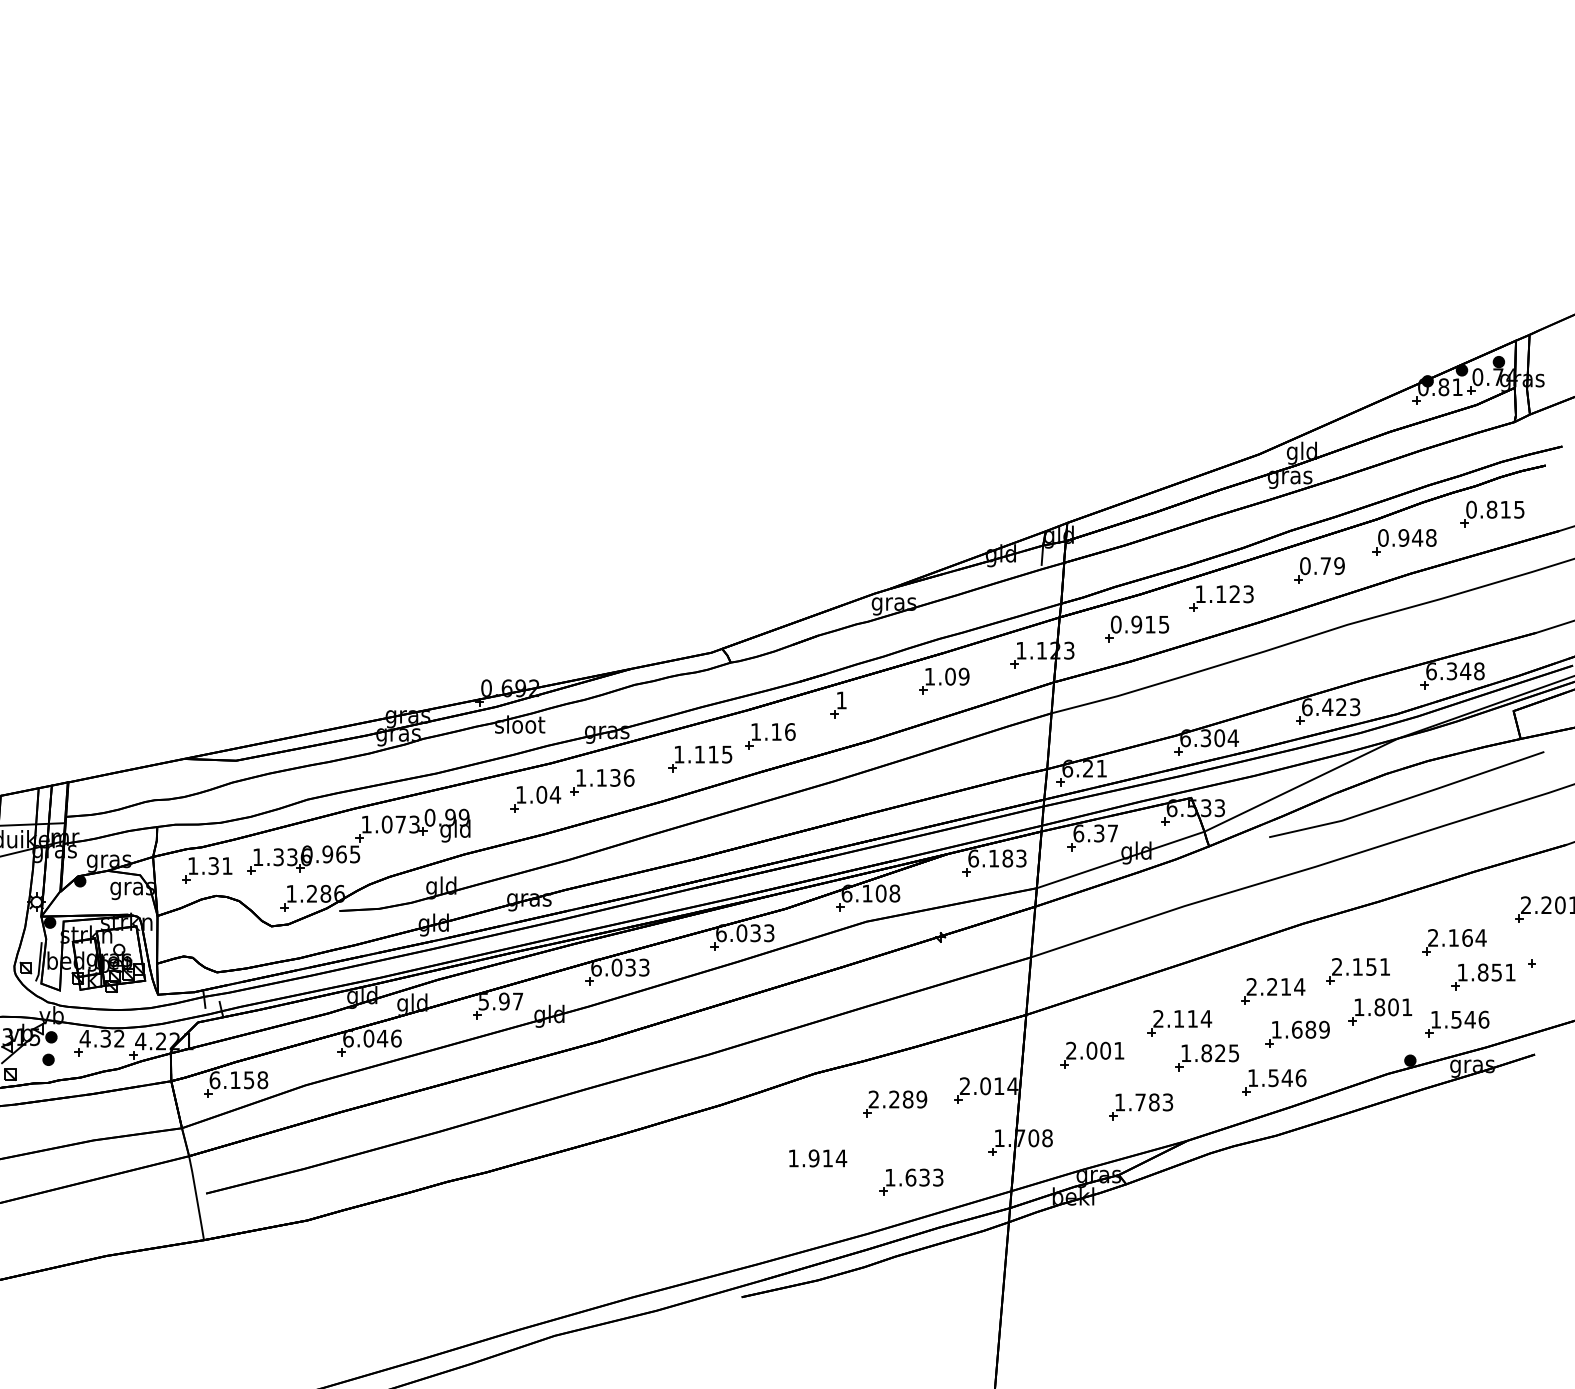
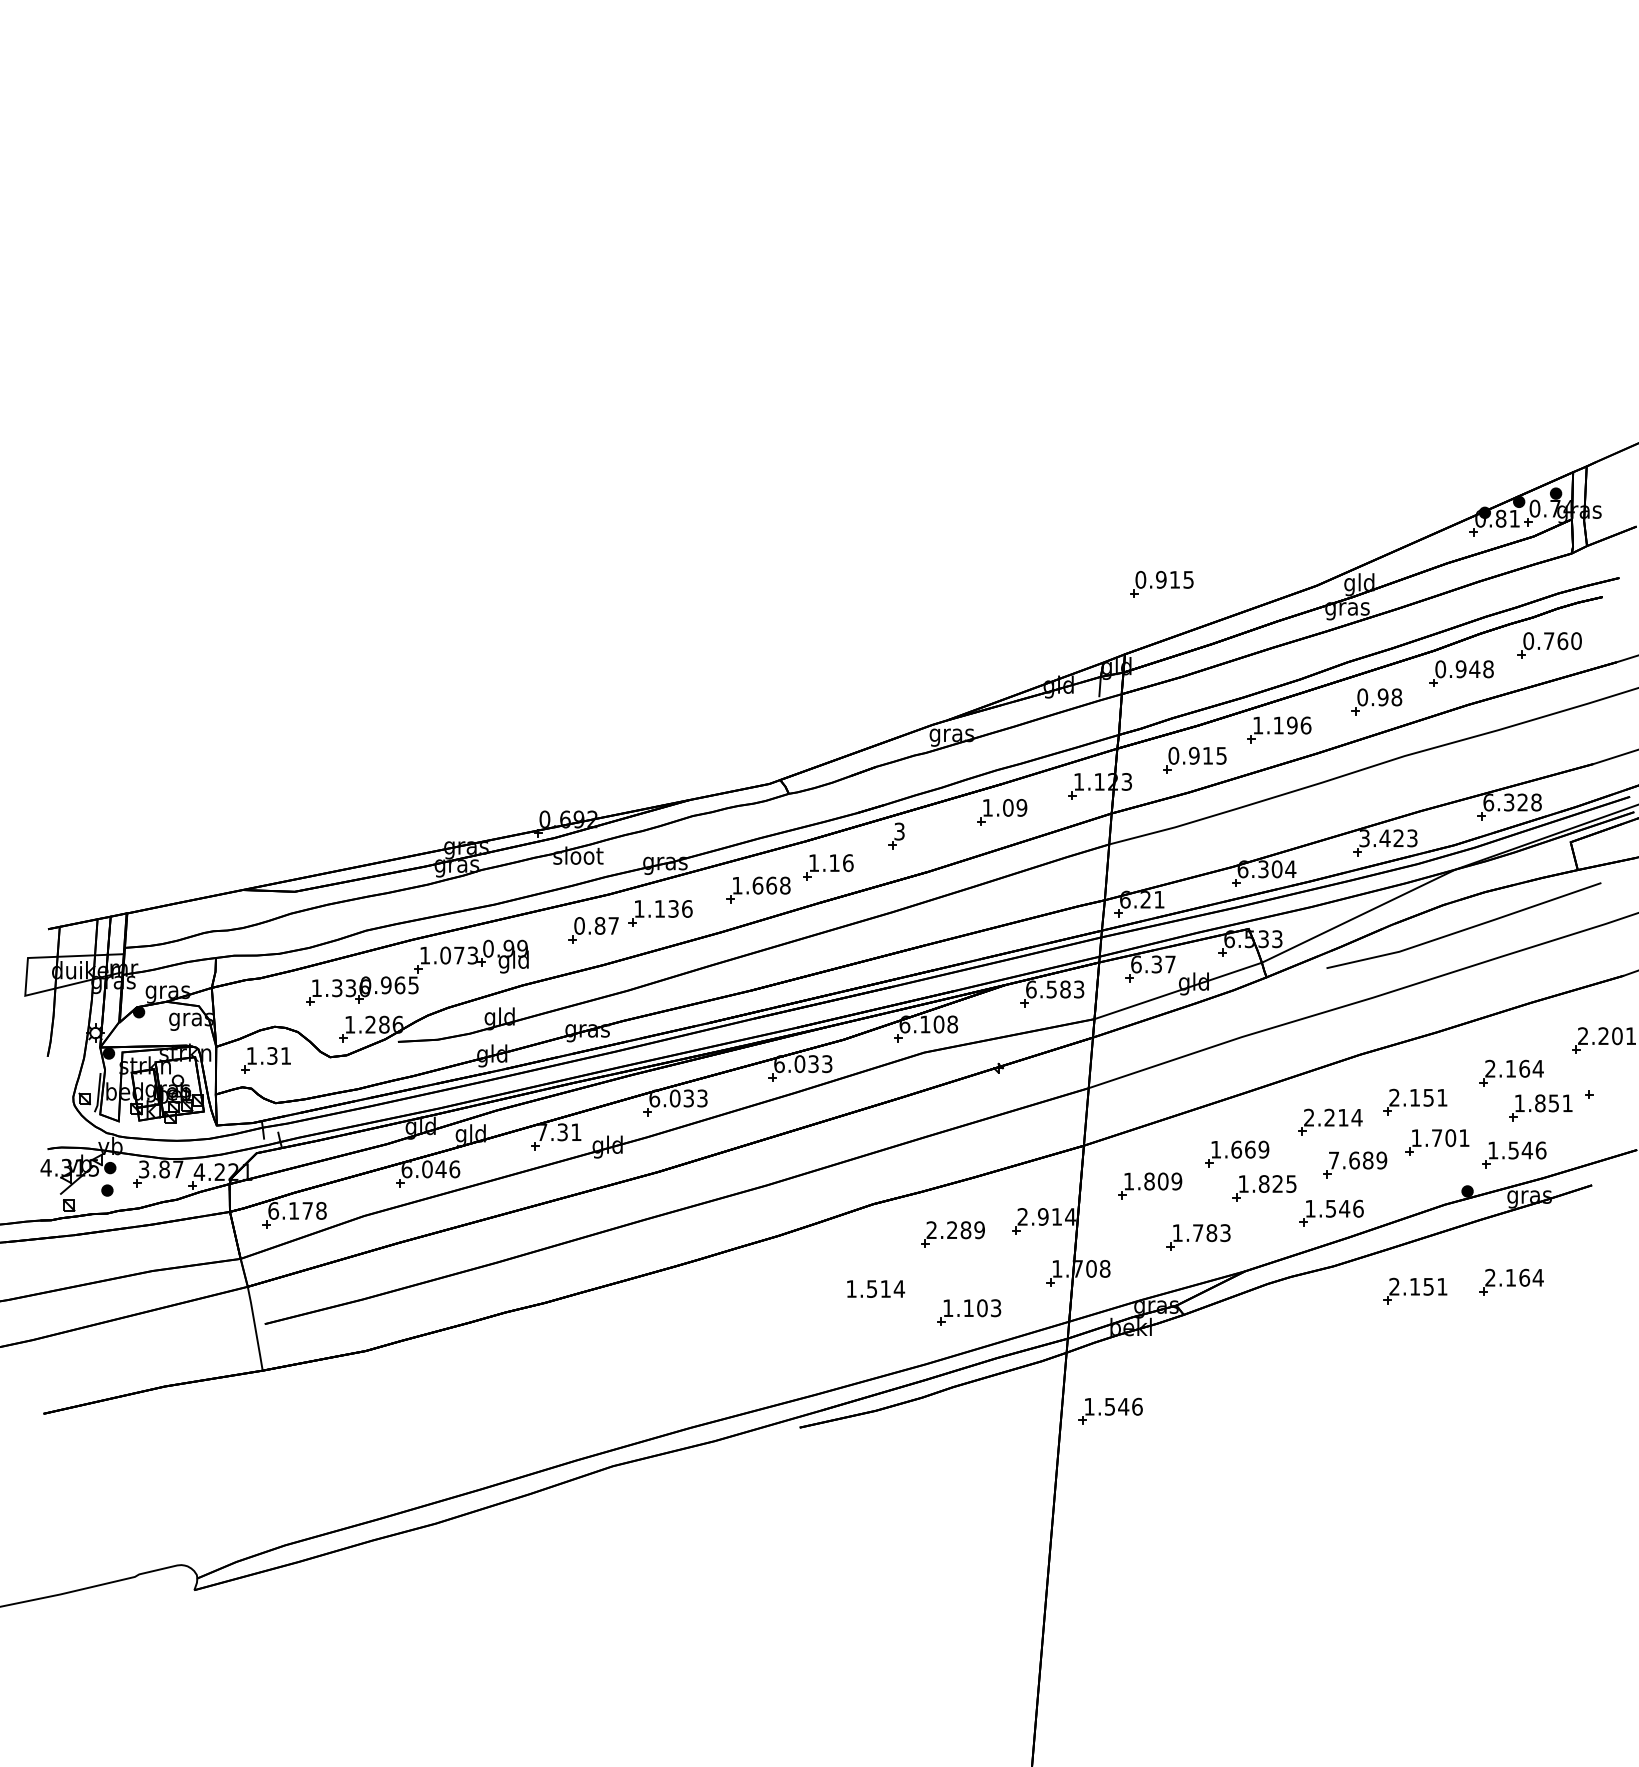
part: (1103, 453) -> (1161, 584), added
text: (1505, 510) -> (1562, 641), 0.815 -> 0.760
text: (1332, 566) -> (1389, 697), 0.79 -> 0.98
text: (1242, 594) -> (1299, 725), 1.123 -> 1.196
text: (1465, 671) -> (1522, 802), 6.348 -> 6.328
text: (841, 700) -> (899, 831), 1 -> 3
text: (1307, 707) -> (1364, 838), 6.423 -> 3.423
text: (713, 754) -> (771, 885), 1.115 -> 1.668
text: (538, 794) -> (596, 925), 1.04 -> 0.87
text: (993, 858) -> (1051, 989), 6.183 -> 6.583
part: (206, 870) -> (265, 1060), moved
text: (501, 1001) -> (559, 1132), 5.97 -> 7.31
text: (1379, 1007) -> (1436, 1138), 1.801 -> 1.701
text: (1183, 1018) -> (1240, 1149), 2.114 -> 1.669
text: (1277, 1029) -> (1334, 1160), 1.689 -> 7.689
text: (101, 1038) -> (160, 1169), 4.32 -> 3.87
text: (1094, 1050) -> (1152, 1181), 2.001 -> 1.809
text: (248, 1079) -> (307, 1210), 6.158 -> 6.178
text: (985, 1085) -> (1043, 1216), 2.014 -> 2.914
part: (1454, 1150) -> (1511, 1281), added
text: (813, 1157) -> (871, 1288), 1.914 -> 1.514
part: (1358, 1159) -> (1415, 1290), added
text: (917, 1177) -> (975, 1308), 1.633 -> 1.103
part: (1052, 1280) -> (1110, 1410), added

